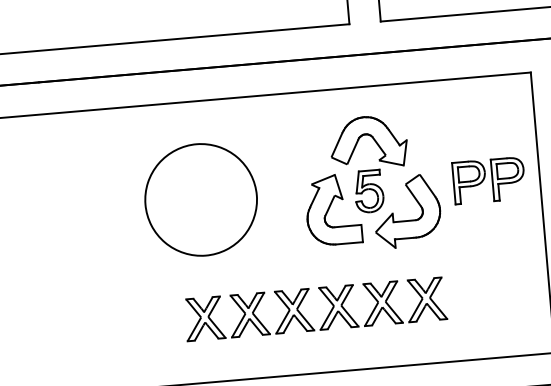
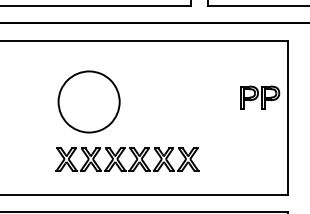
part: (370, 182) -> (195, 93), removed
part: (199, 199) -> (88, 101), moved
part: (307, 318) -> (122, 164), moved

